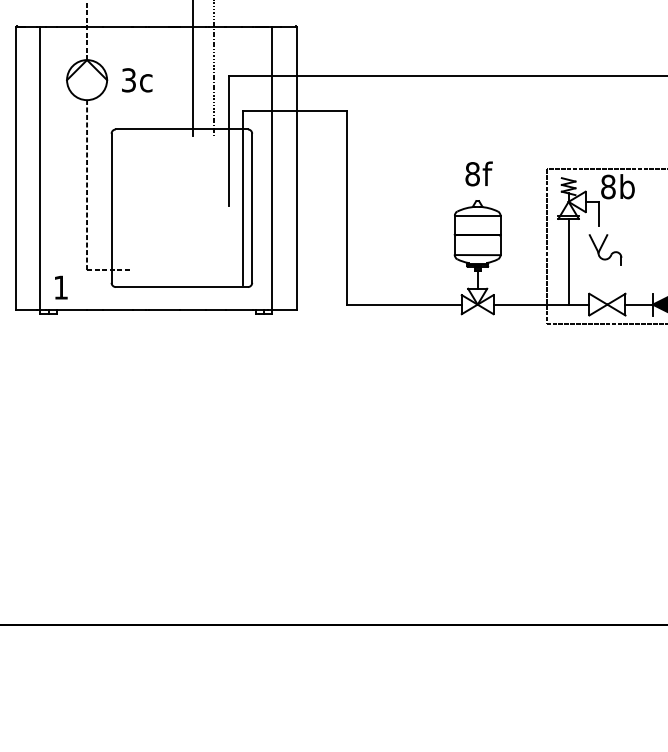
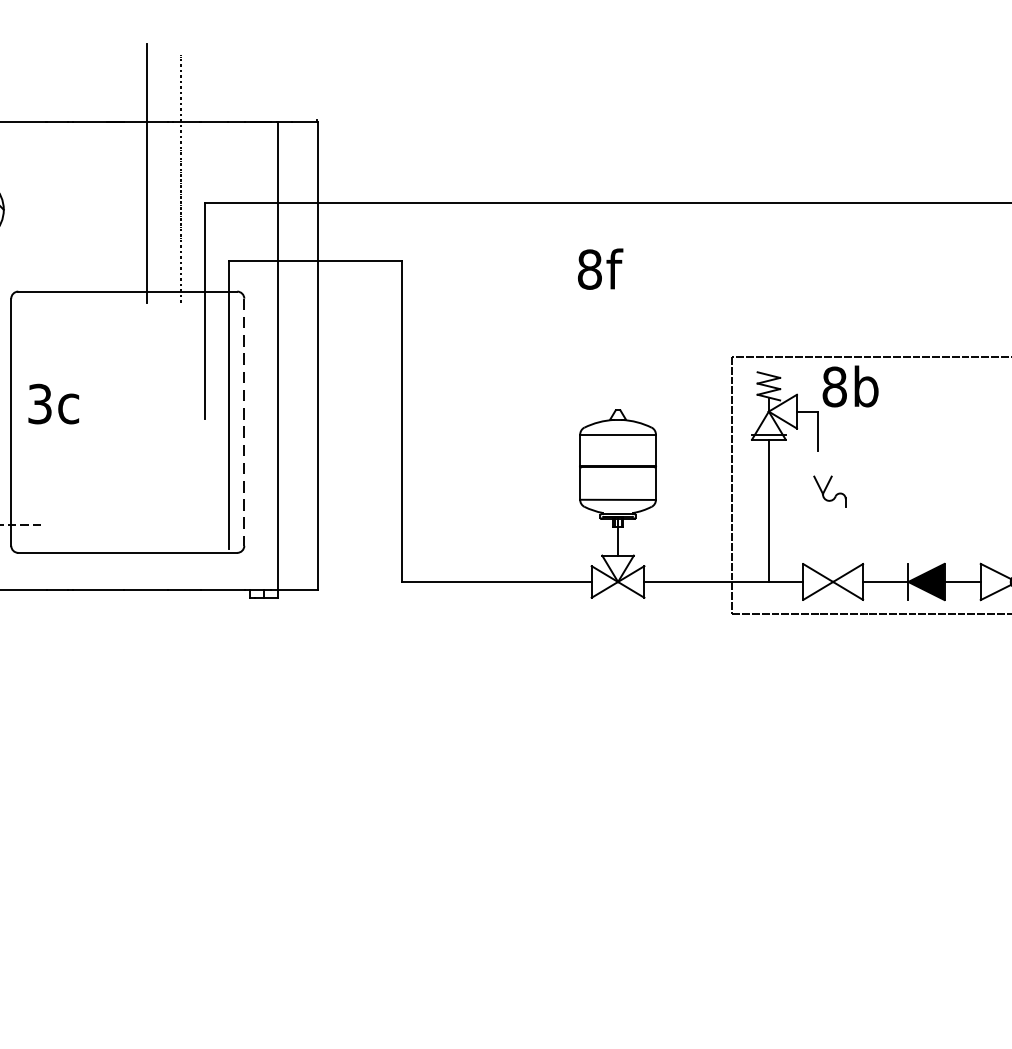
text: (137, 80) -> (54, 404), moved
text: (478, 173) -> (599, 268), moved
line: (252, 208) -> (244, 422), solid -> dashed
part: (605, 249) -> (829, 490), size x0.6

